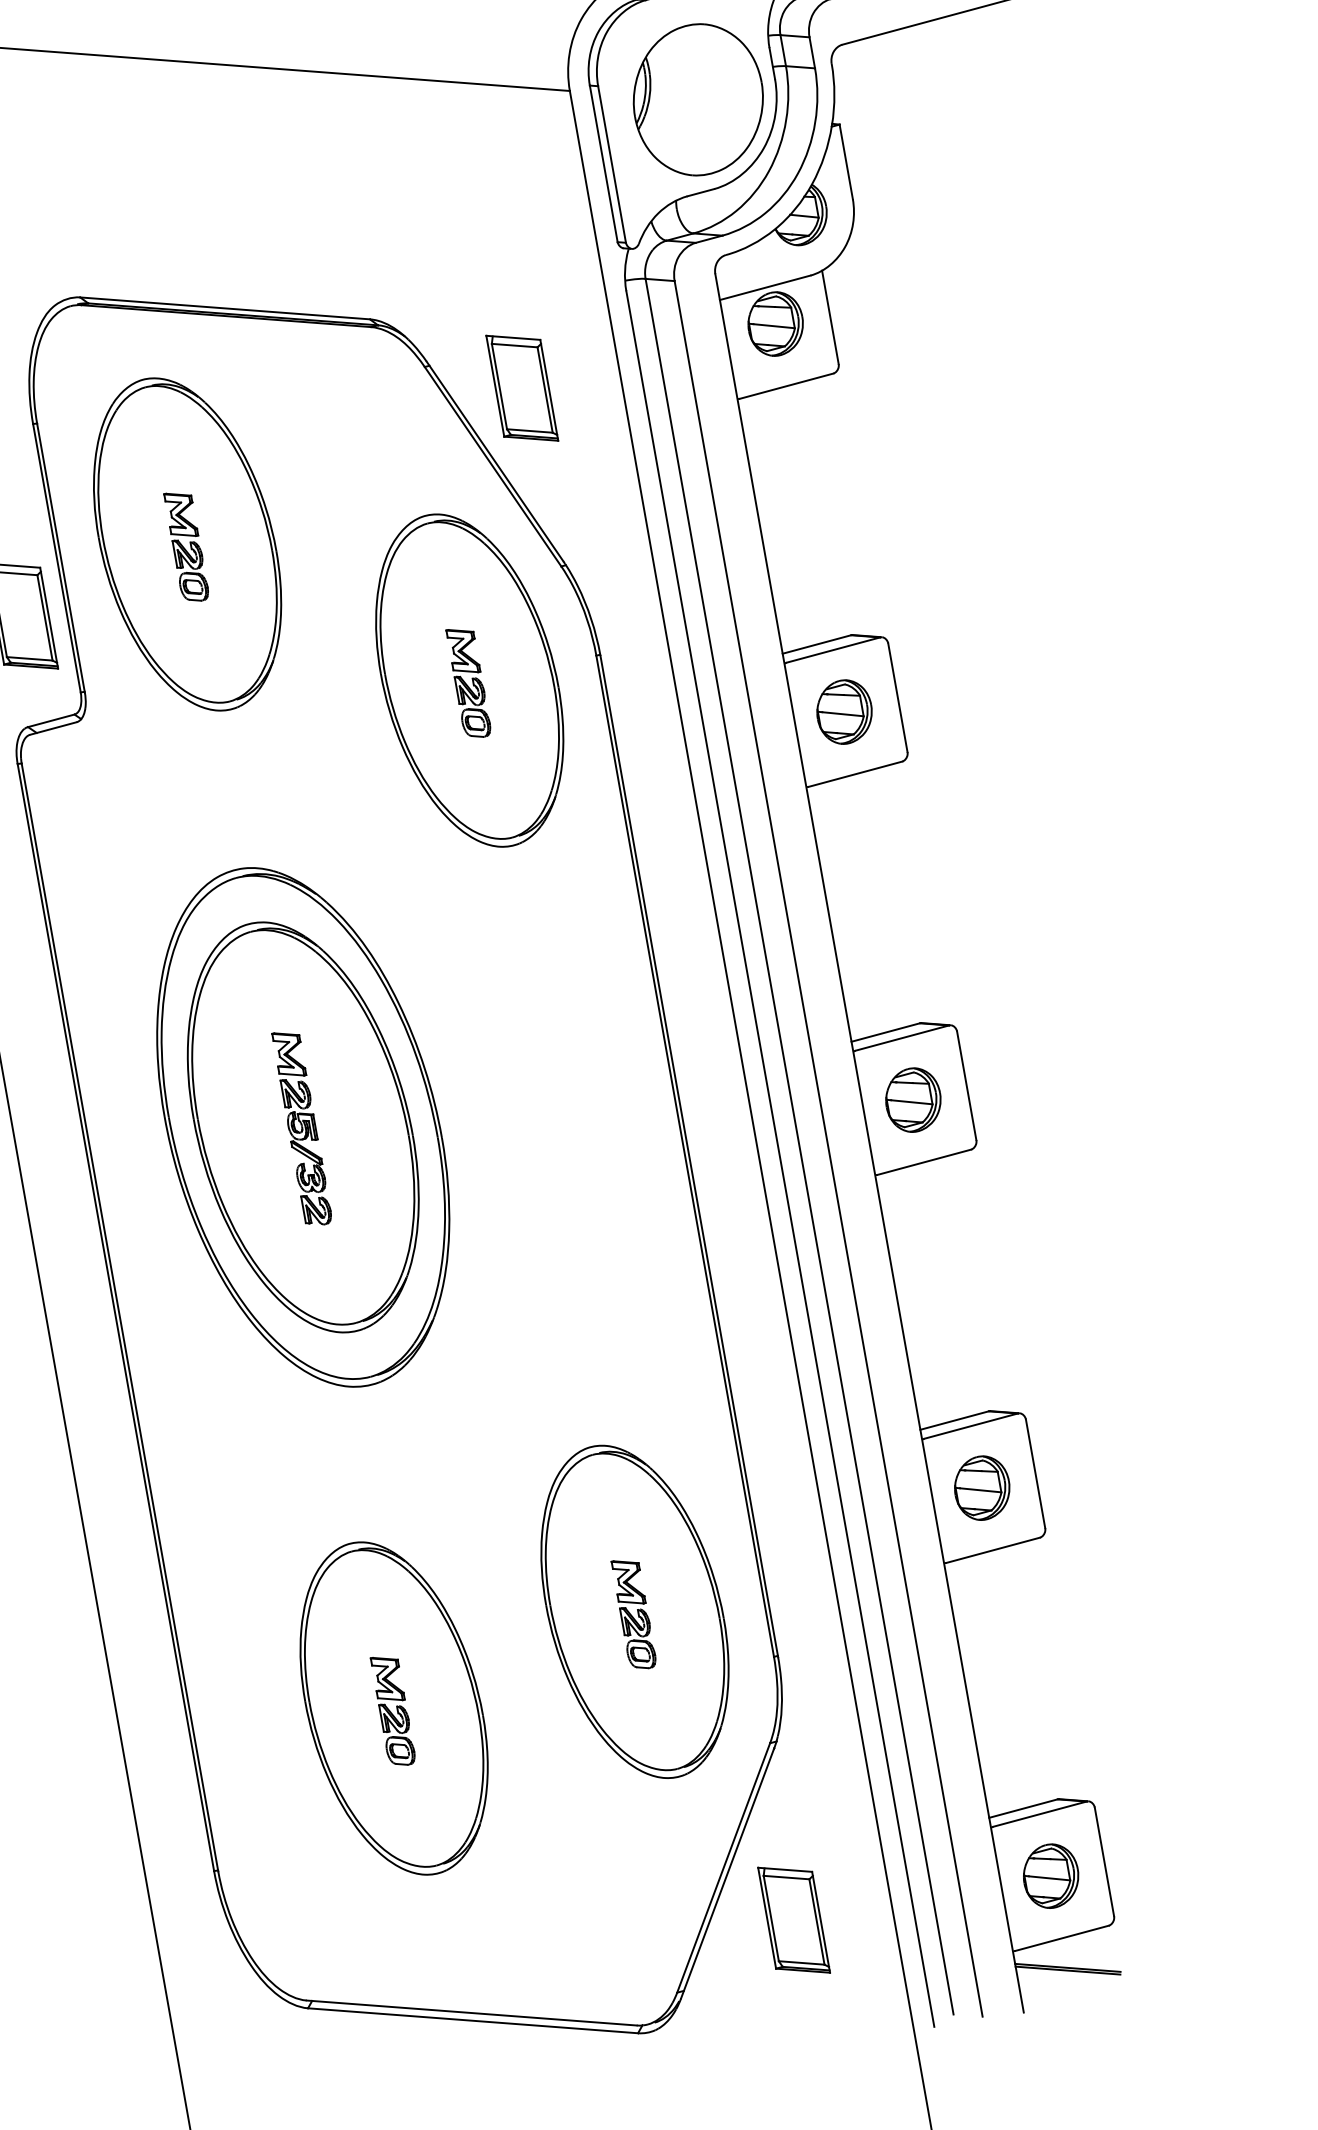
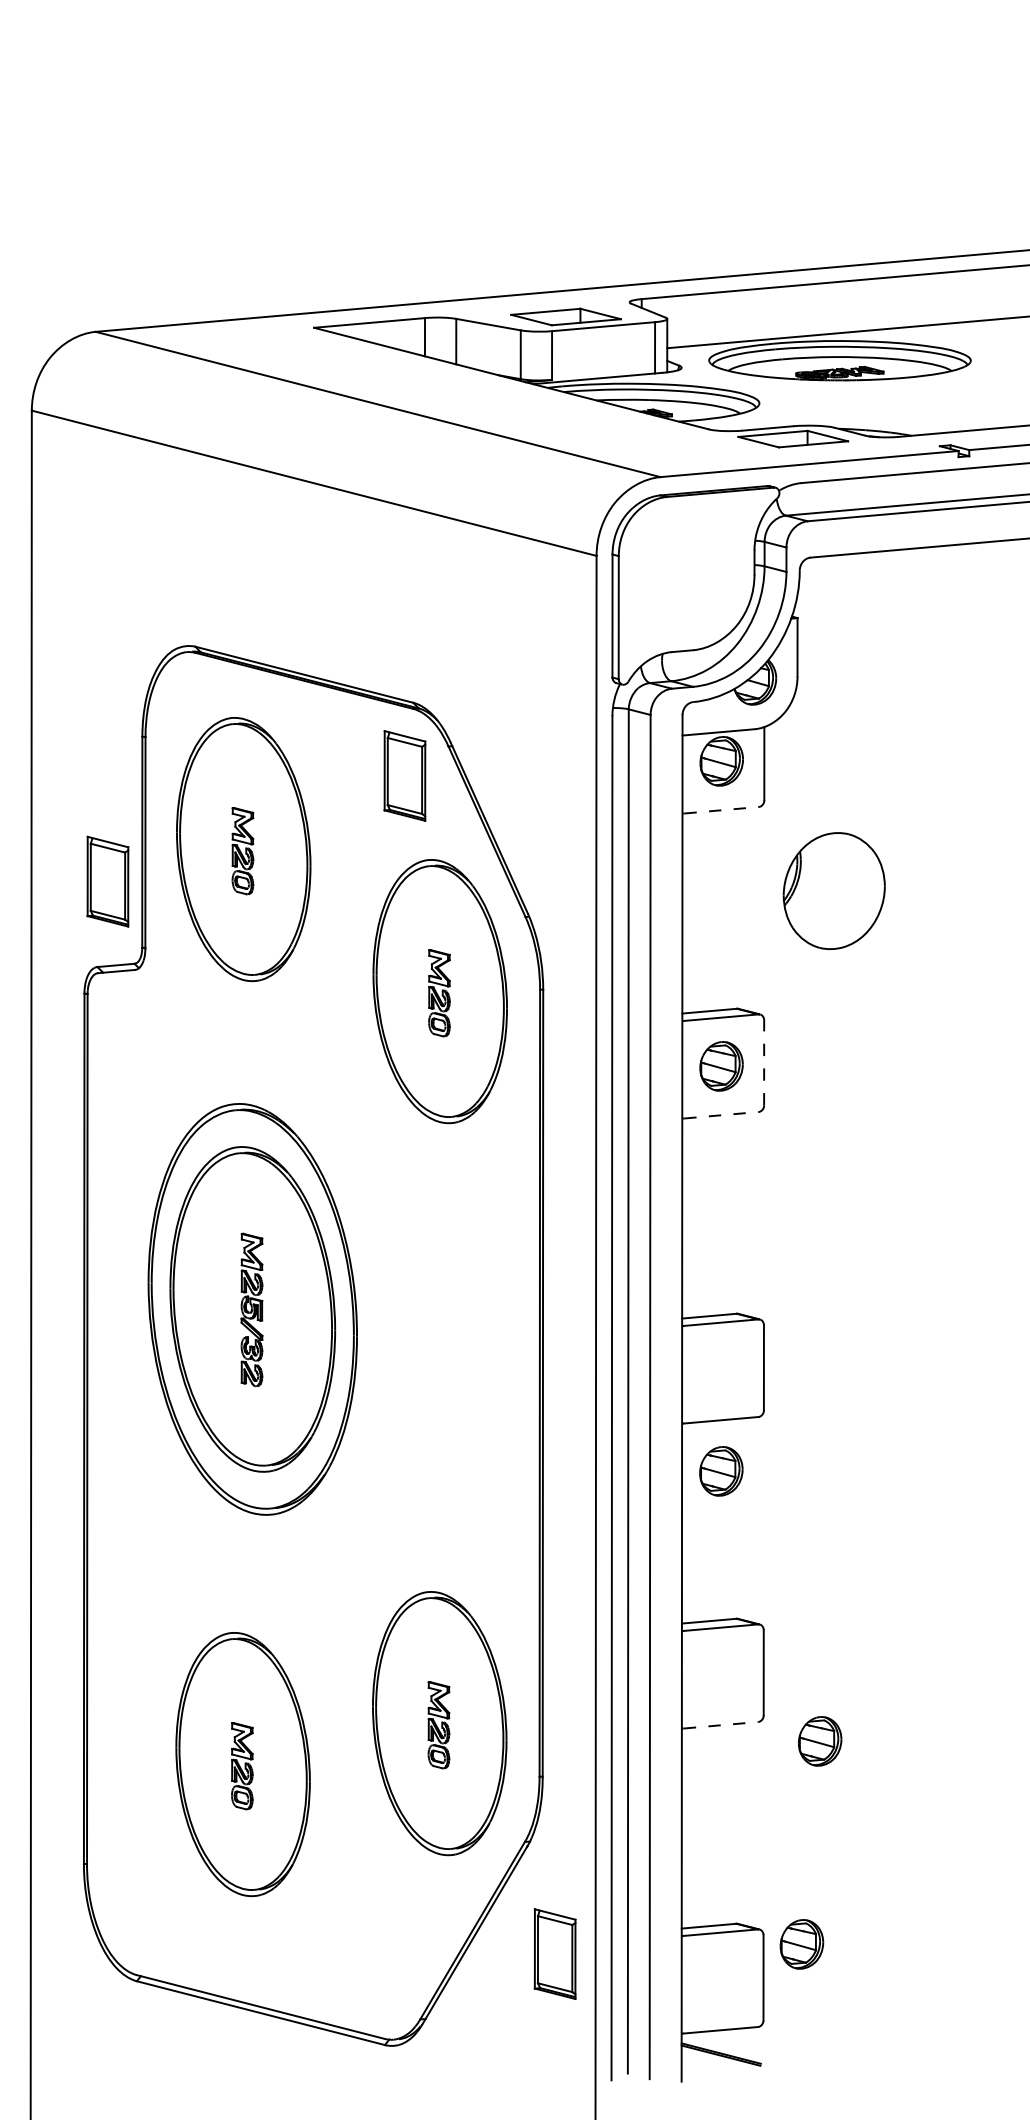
part: (697, 99) -> (833, 890), moved
line: (787, 386) -> (722, 810), solid -> dashed
part: (521, 387) -> (404, 775), moved
line: (898, 697) -> (764, 1062), solid -> dashed
line: (856, 774) -> (722, 1115), solid -> dashed
part: (913, 1100) -> (721, 1471), moved
part: (982, 1488) -> (820, 1741), moved
line: (993, 1550) -> (721, 1725), solid -> dashed
part: (1050, 1876) -> (801, 1944), moved
part: (793, 1919) -> (554, 1953), moved

